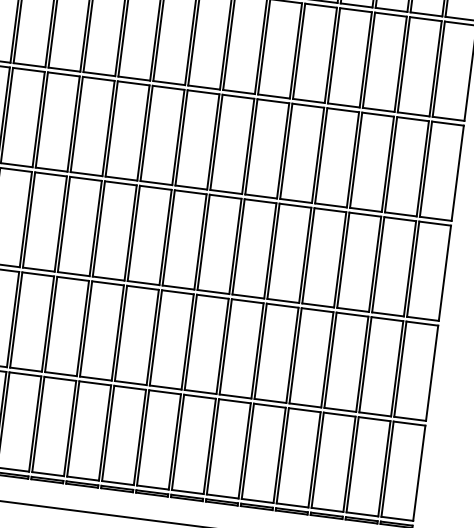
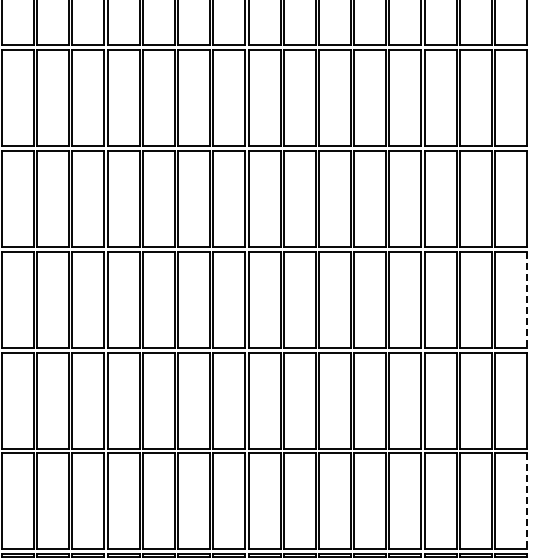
line: (444, 273) -> (526, 300), solid -> dashed
line: (418, 473) -> (526, 501), solid -> dashed

